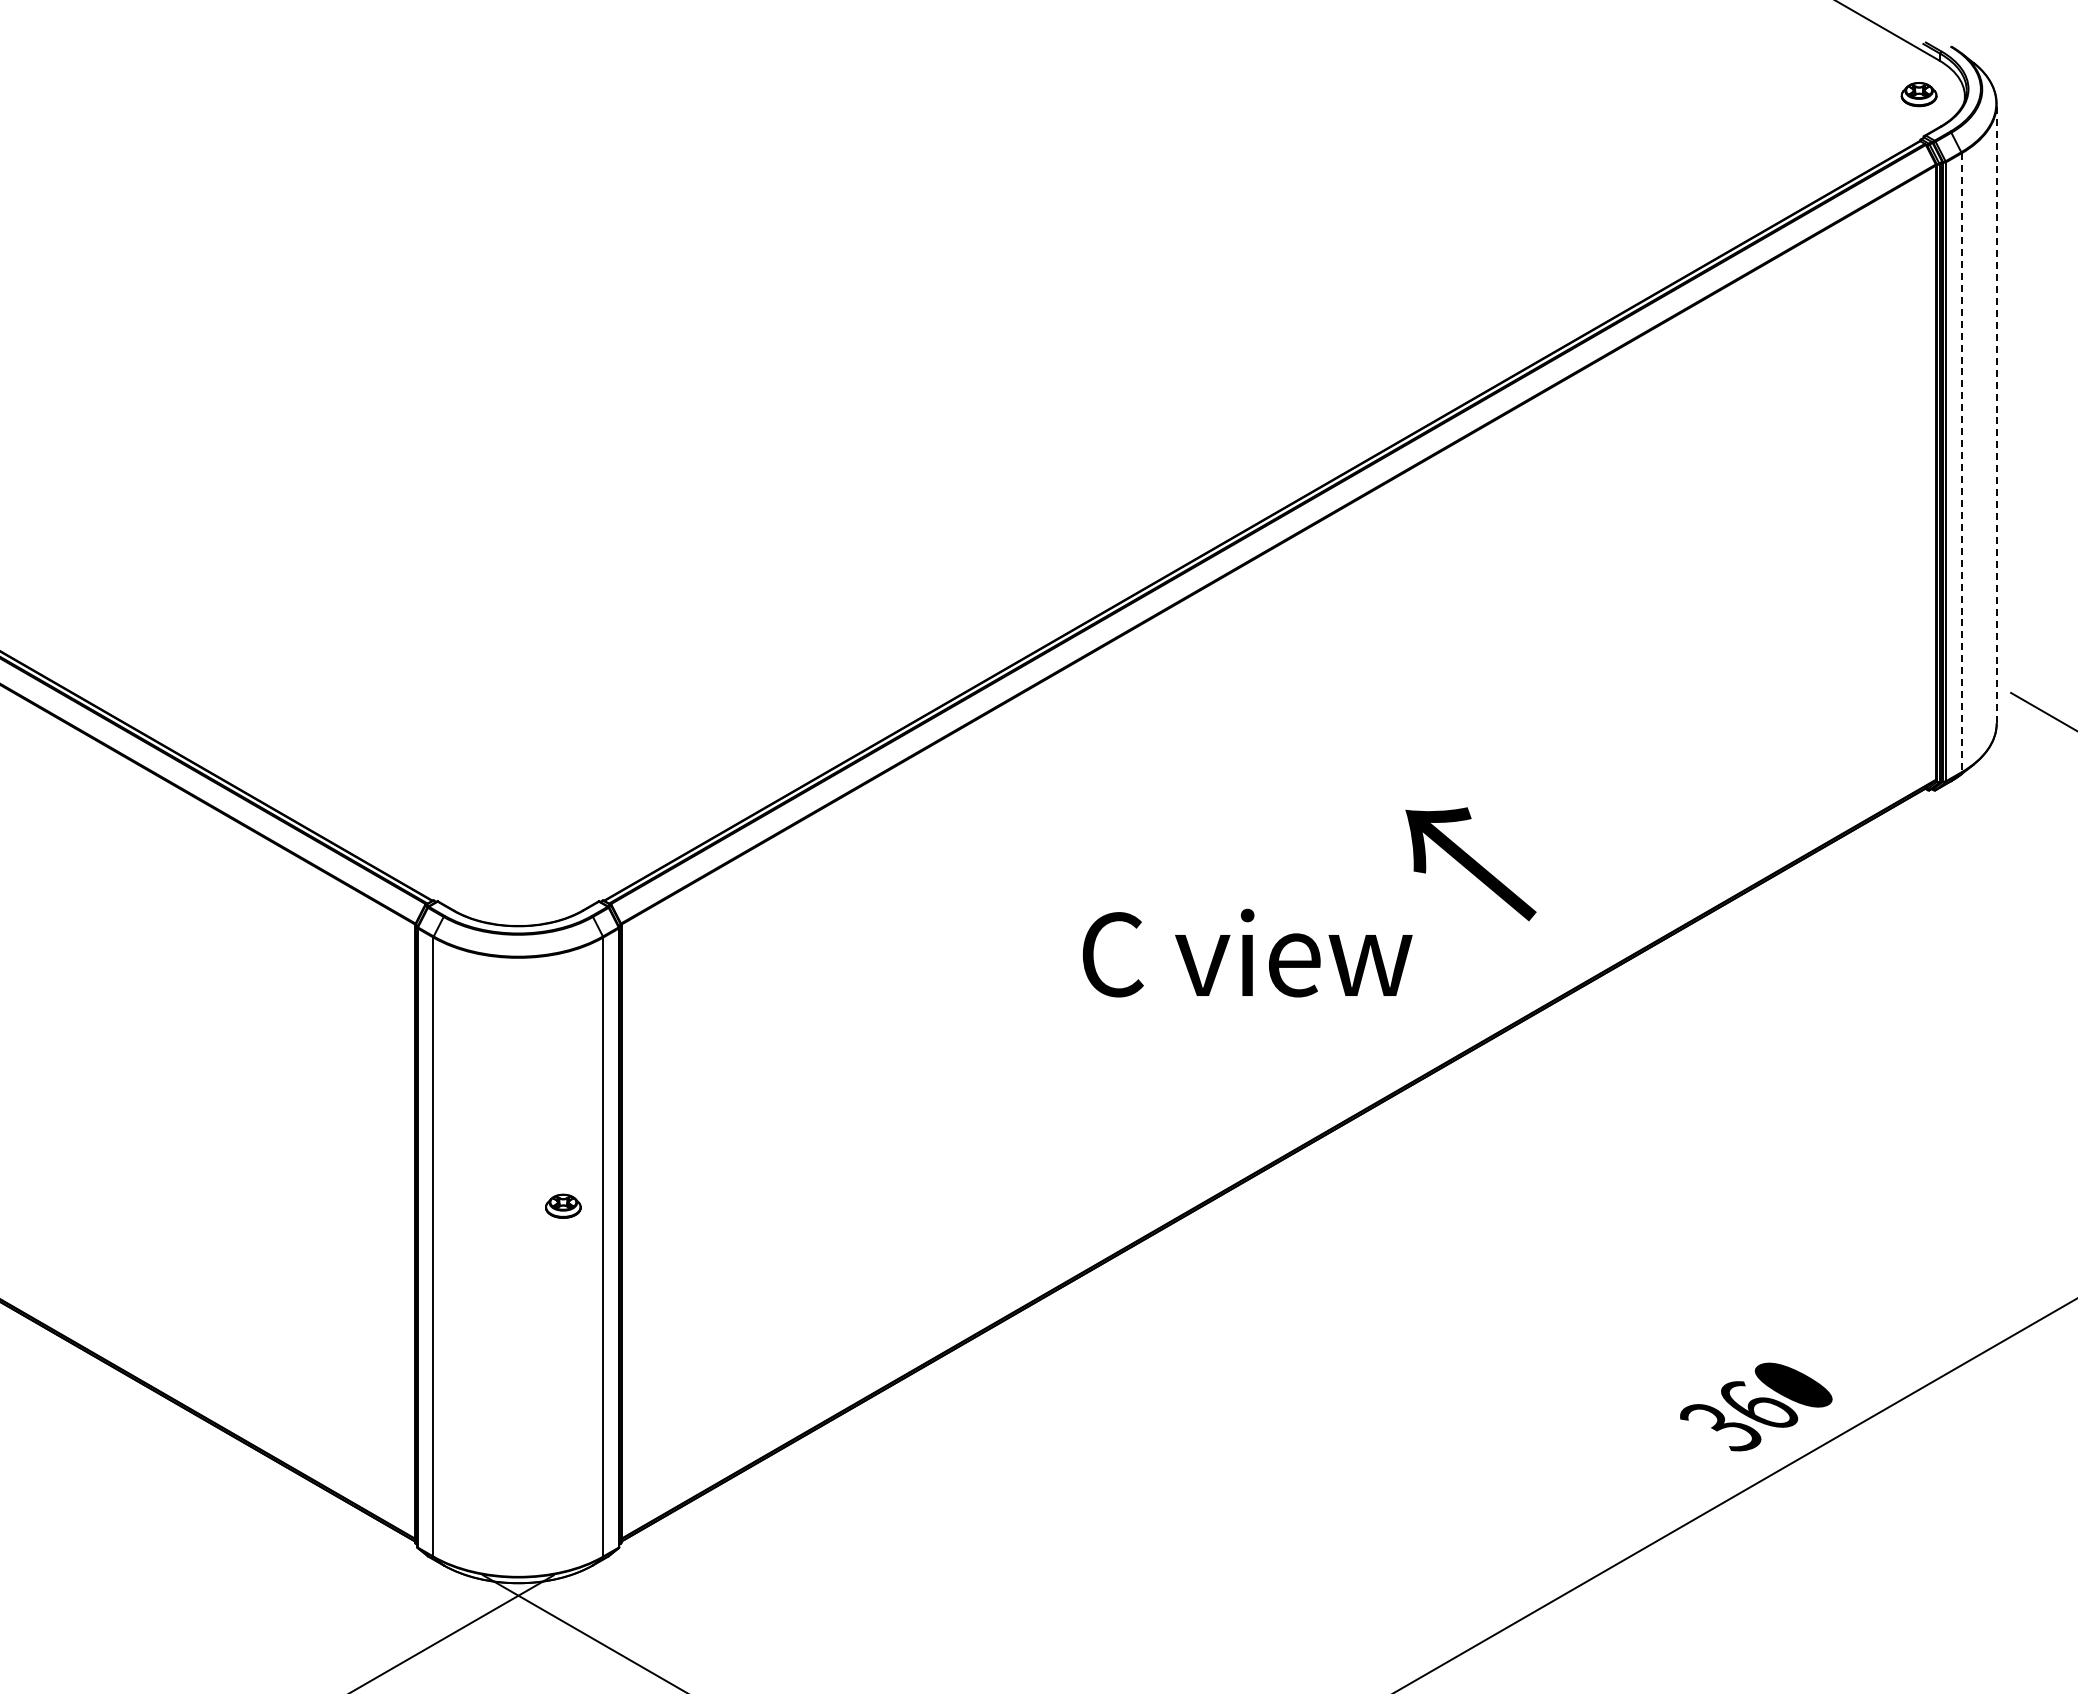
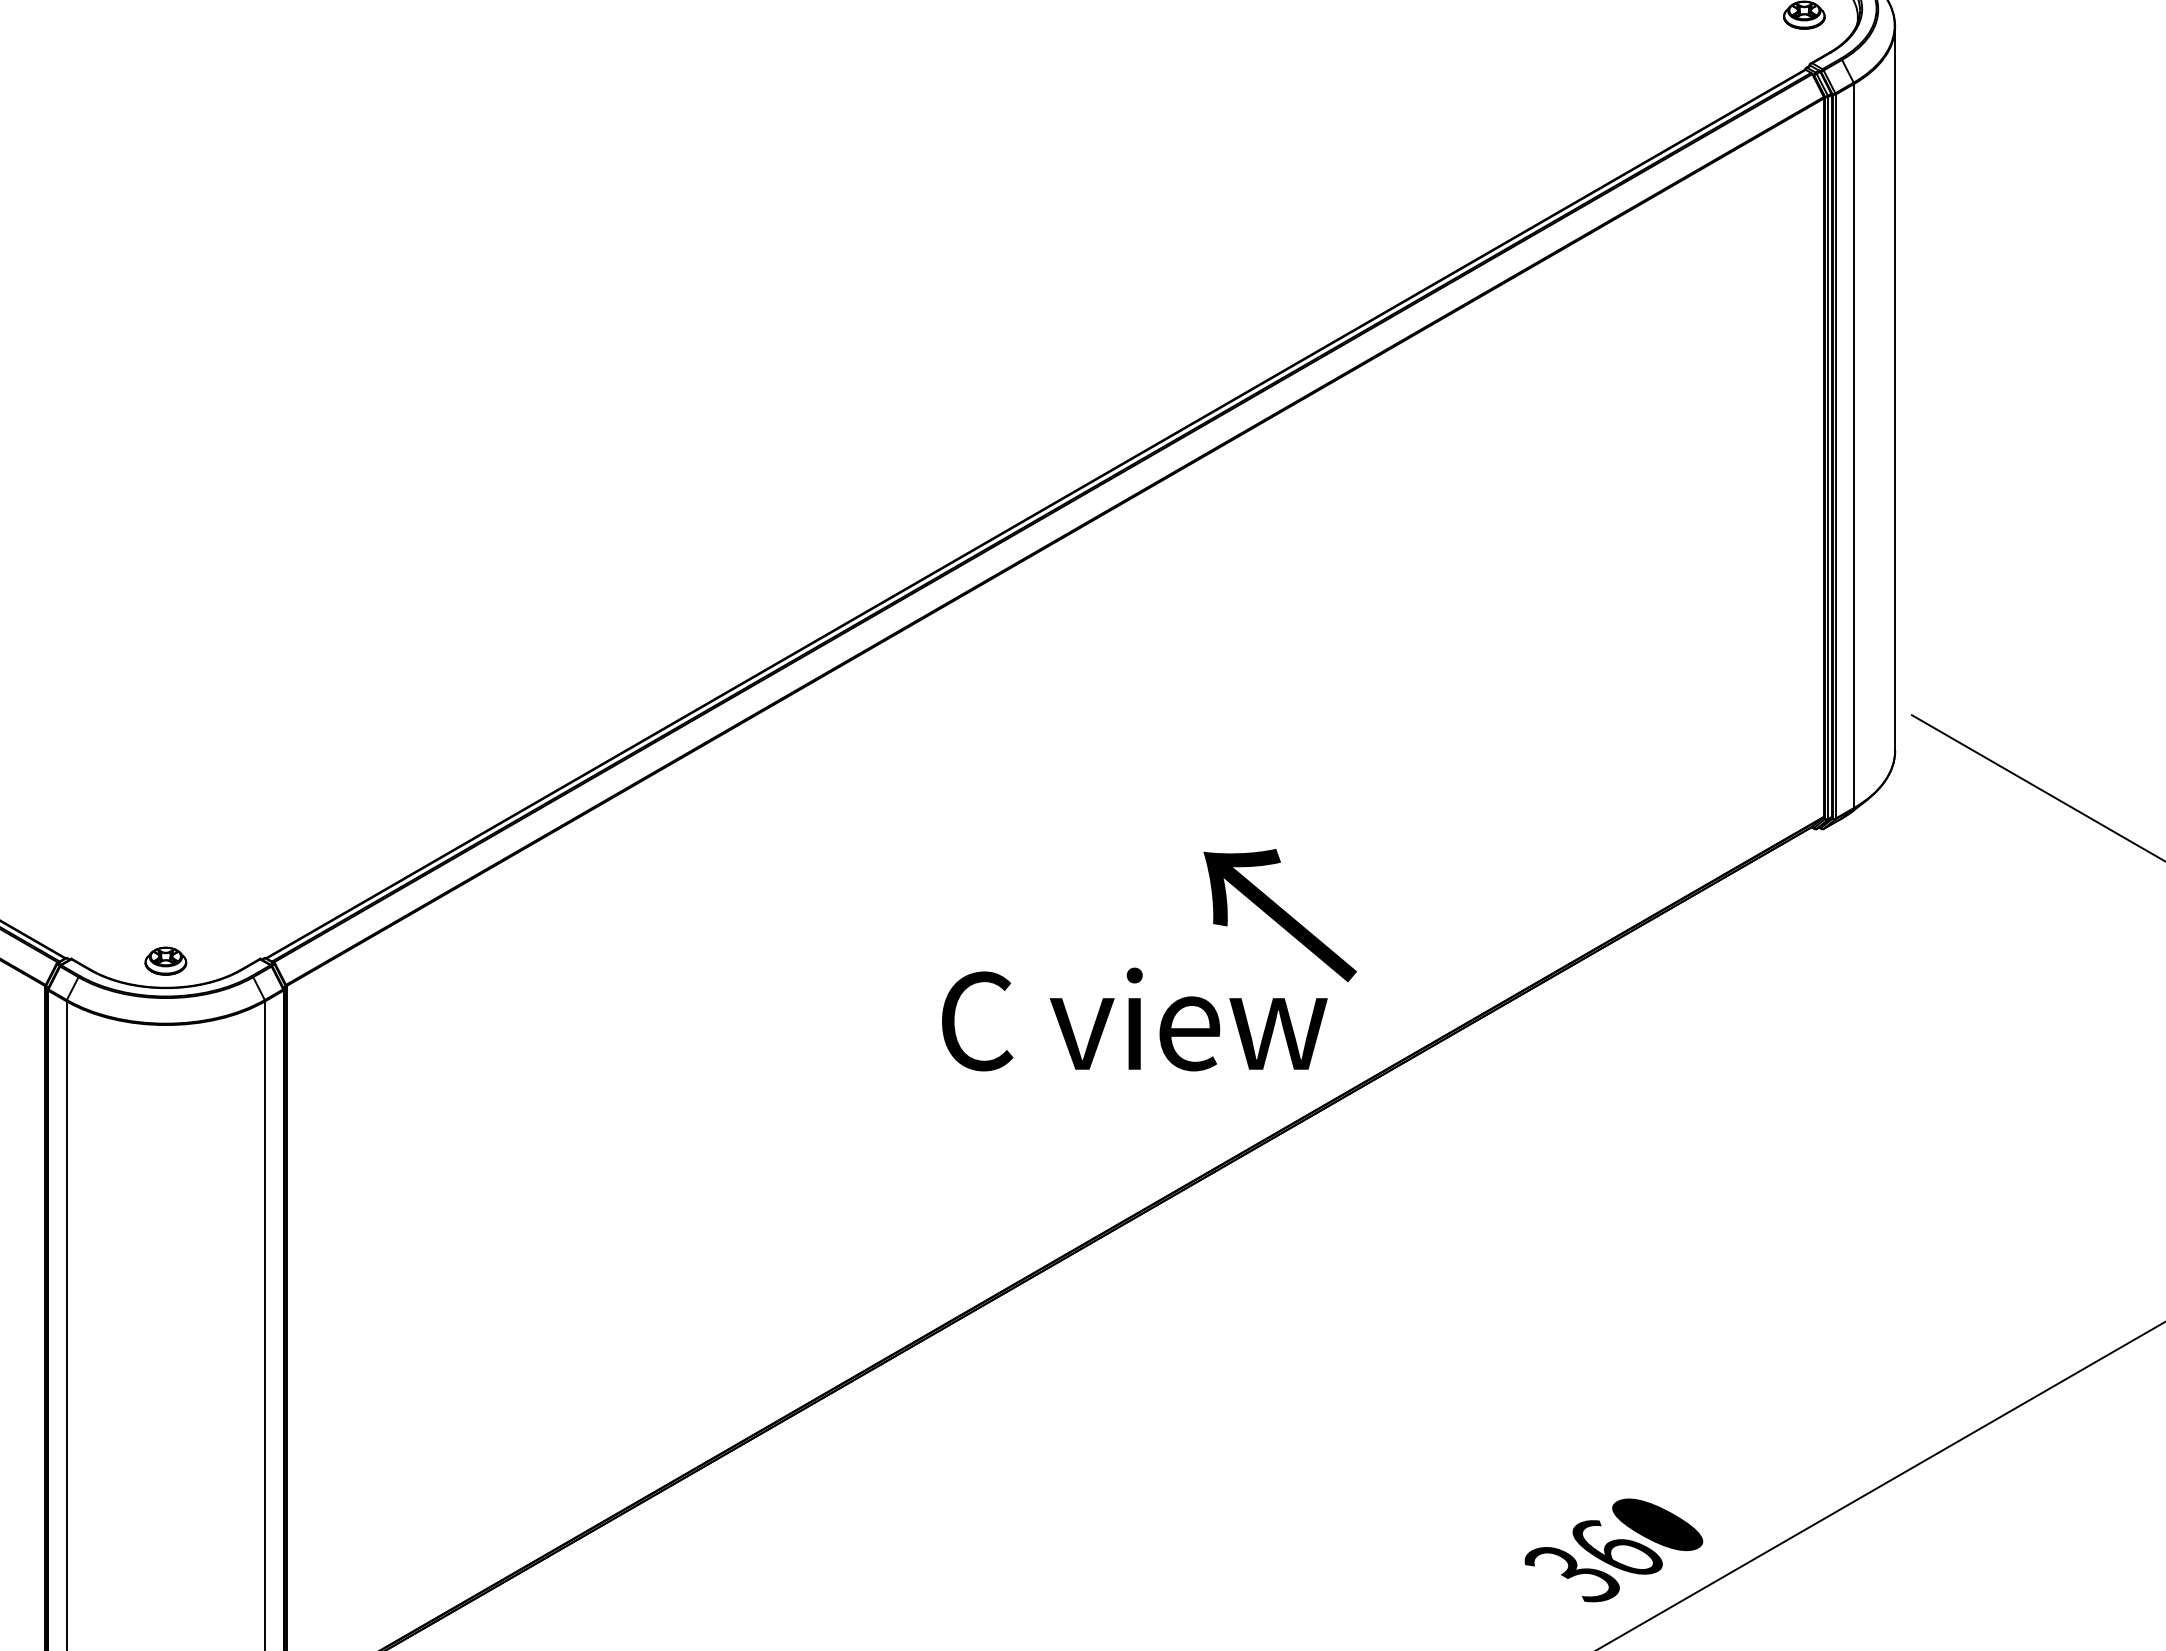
line: (1996, 413) -> (1894, 388), dashed -> solid
line: (1961, 463) -> (1853, 446), dashed -> solid
text: (1247, 952) -> (1134, 1018), moved
part: (563, 1205) -> (166, 960), moved

